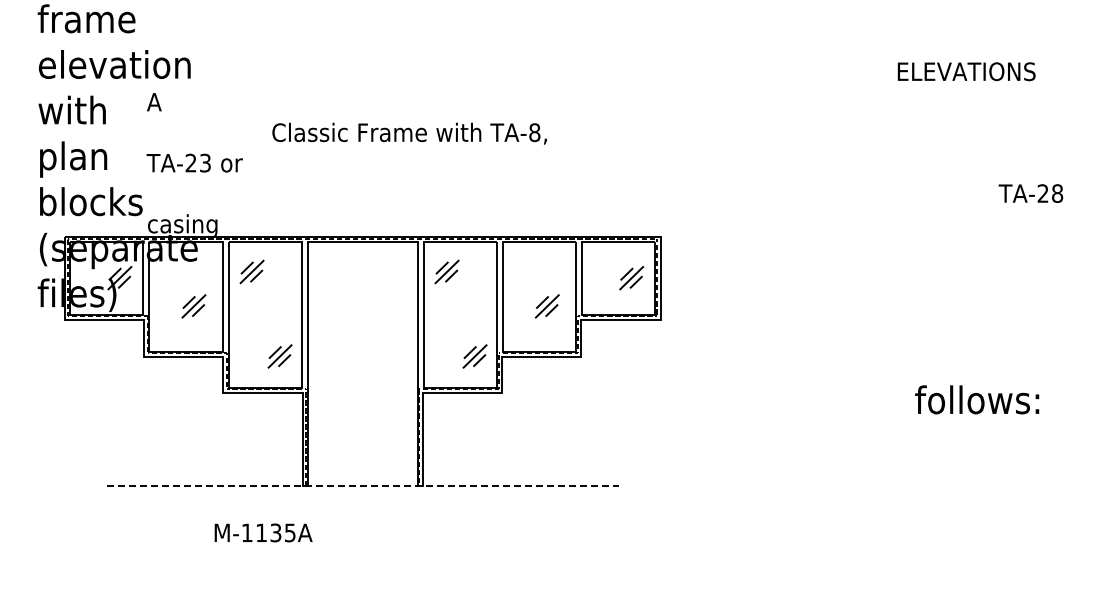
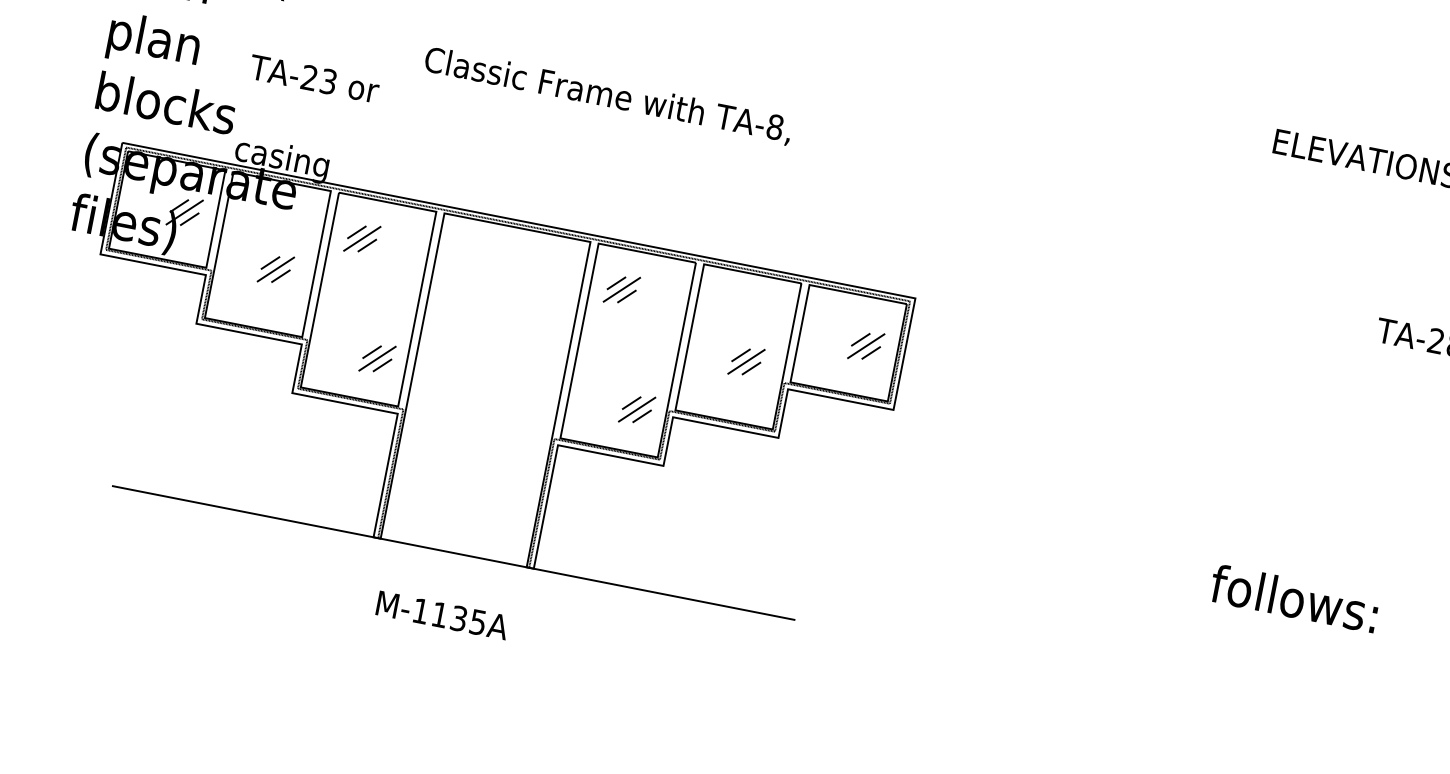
line: (362, 486) -> (453, 553), dashed -> solid
text: (263, 532) -> (442, 614), moved

